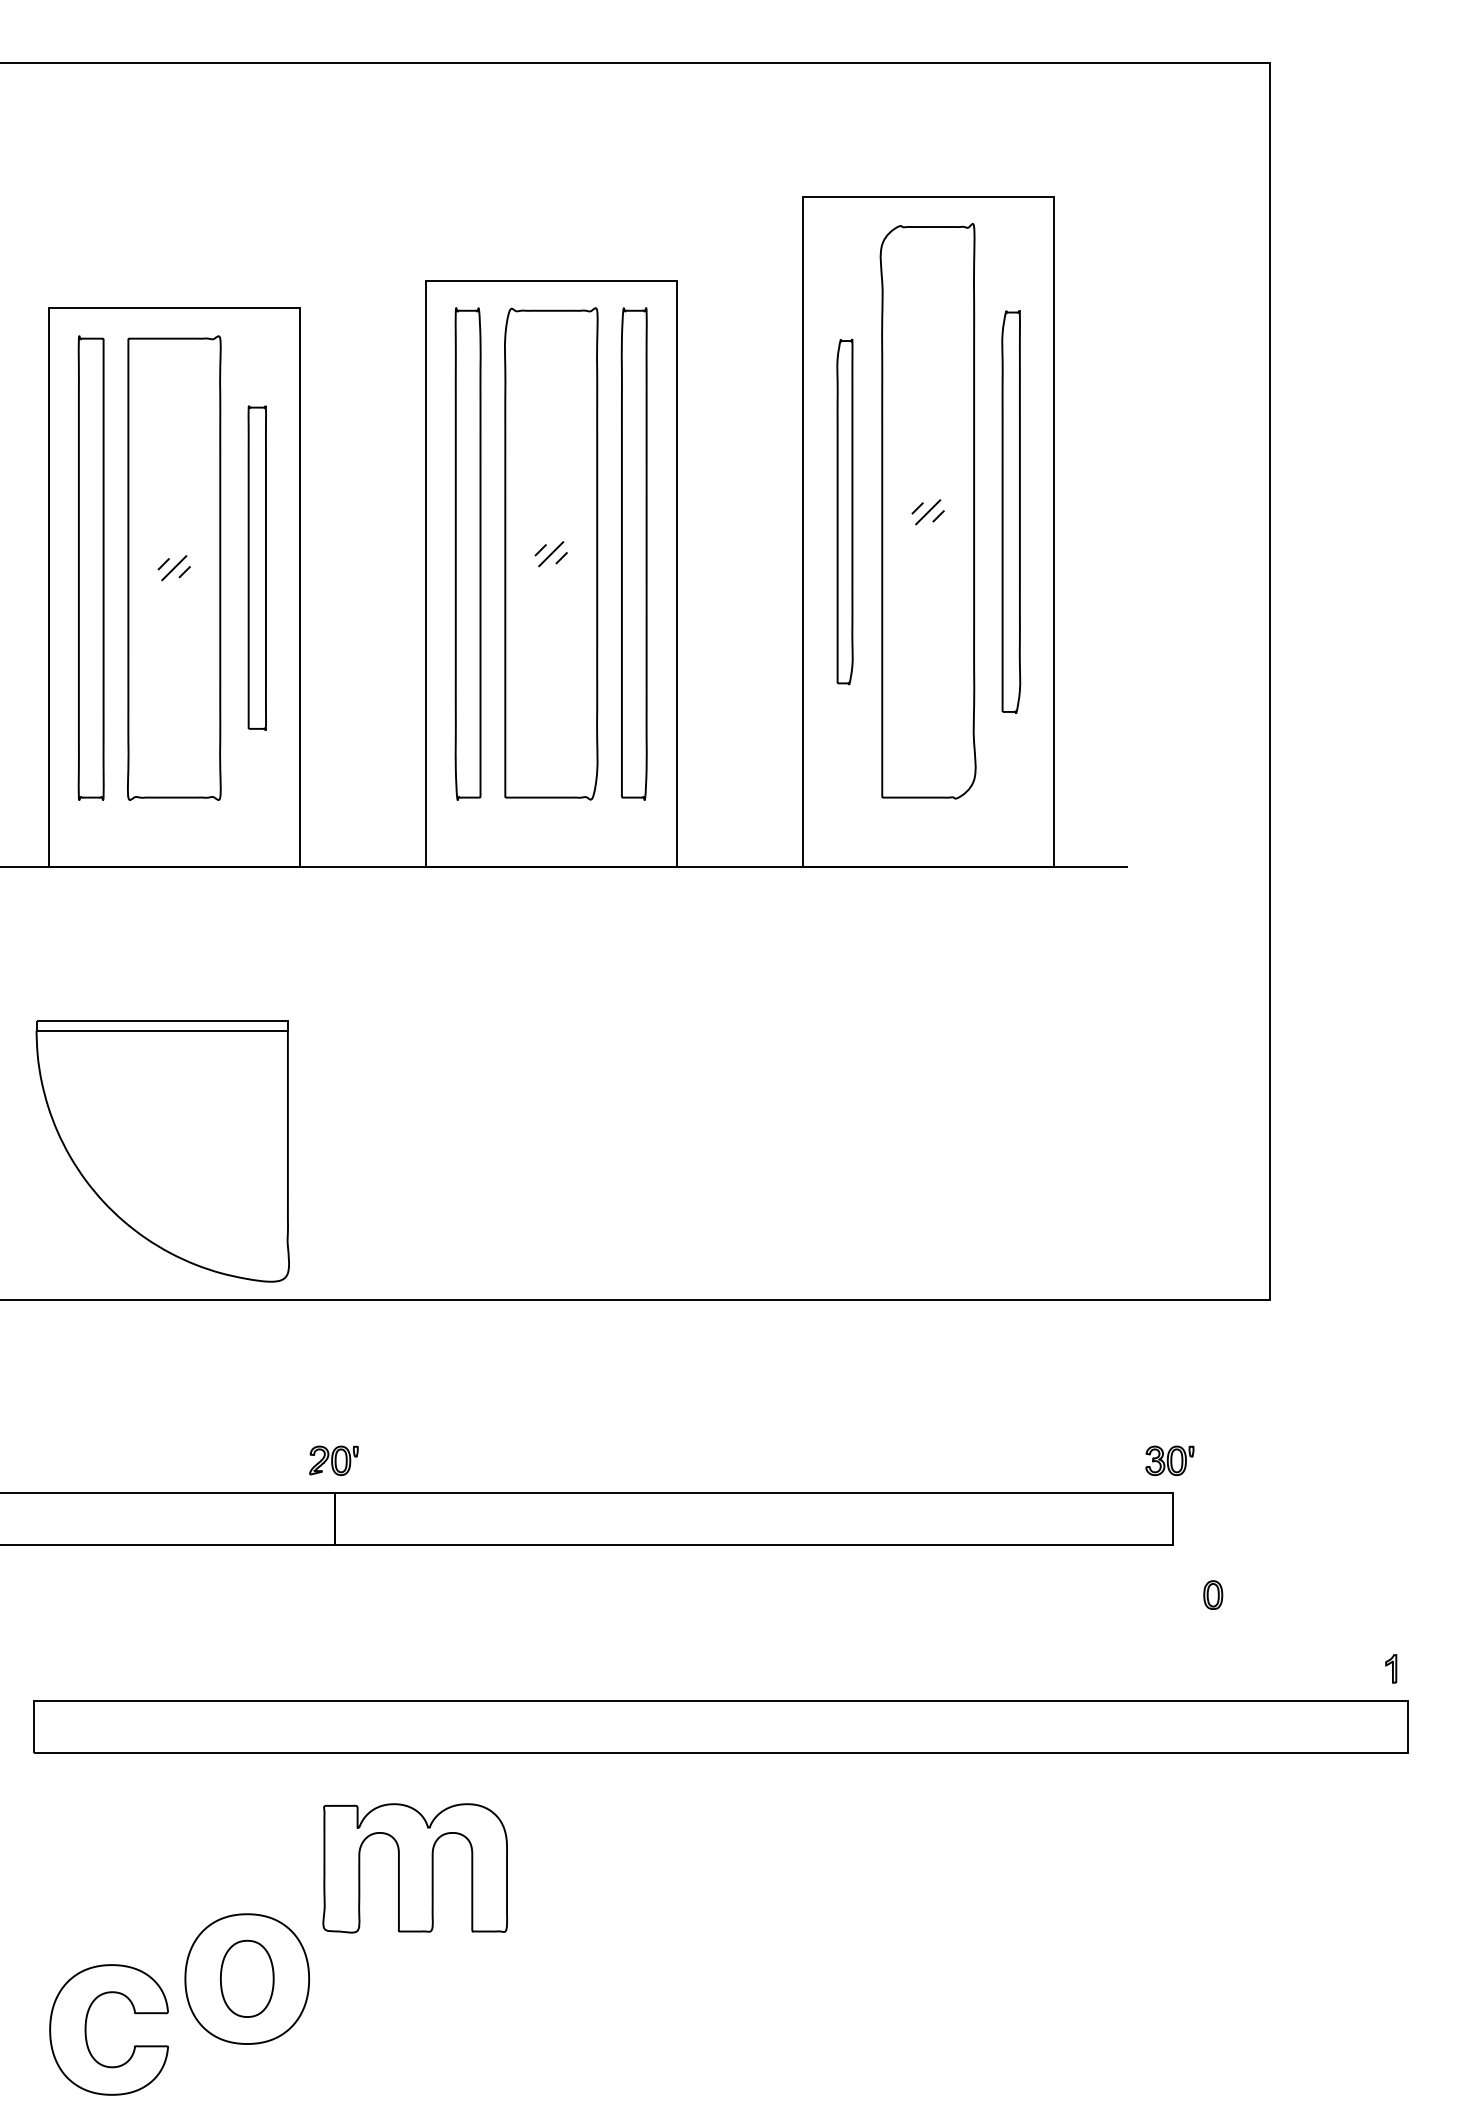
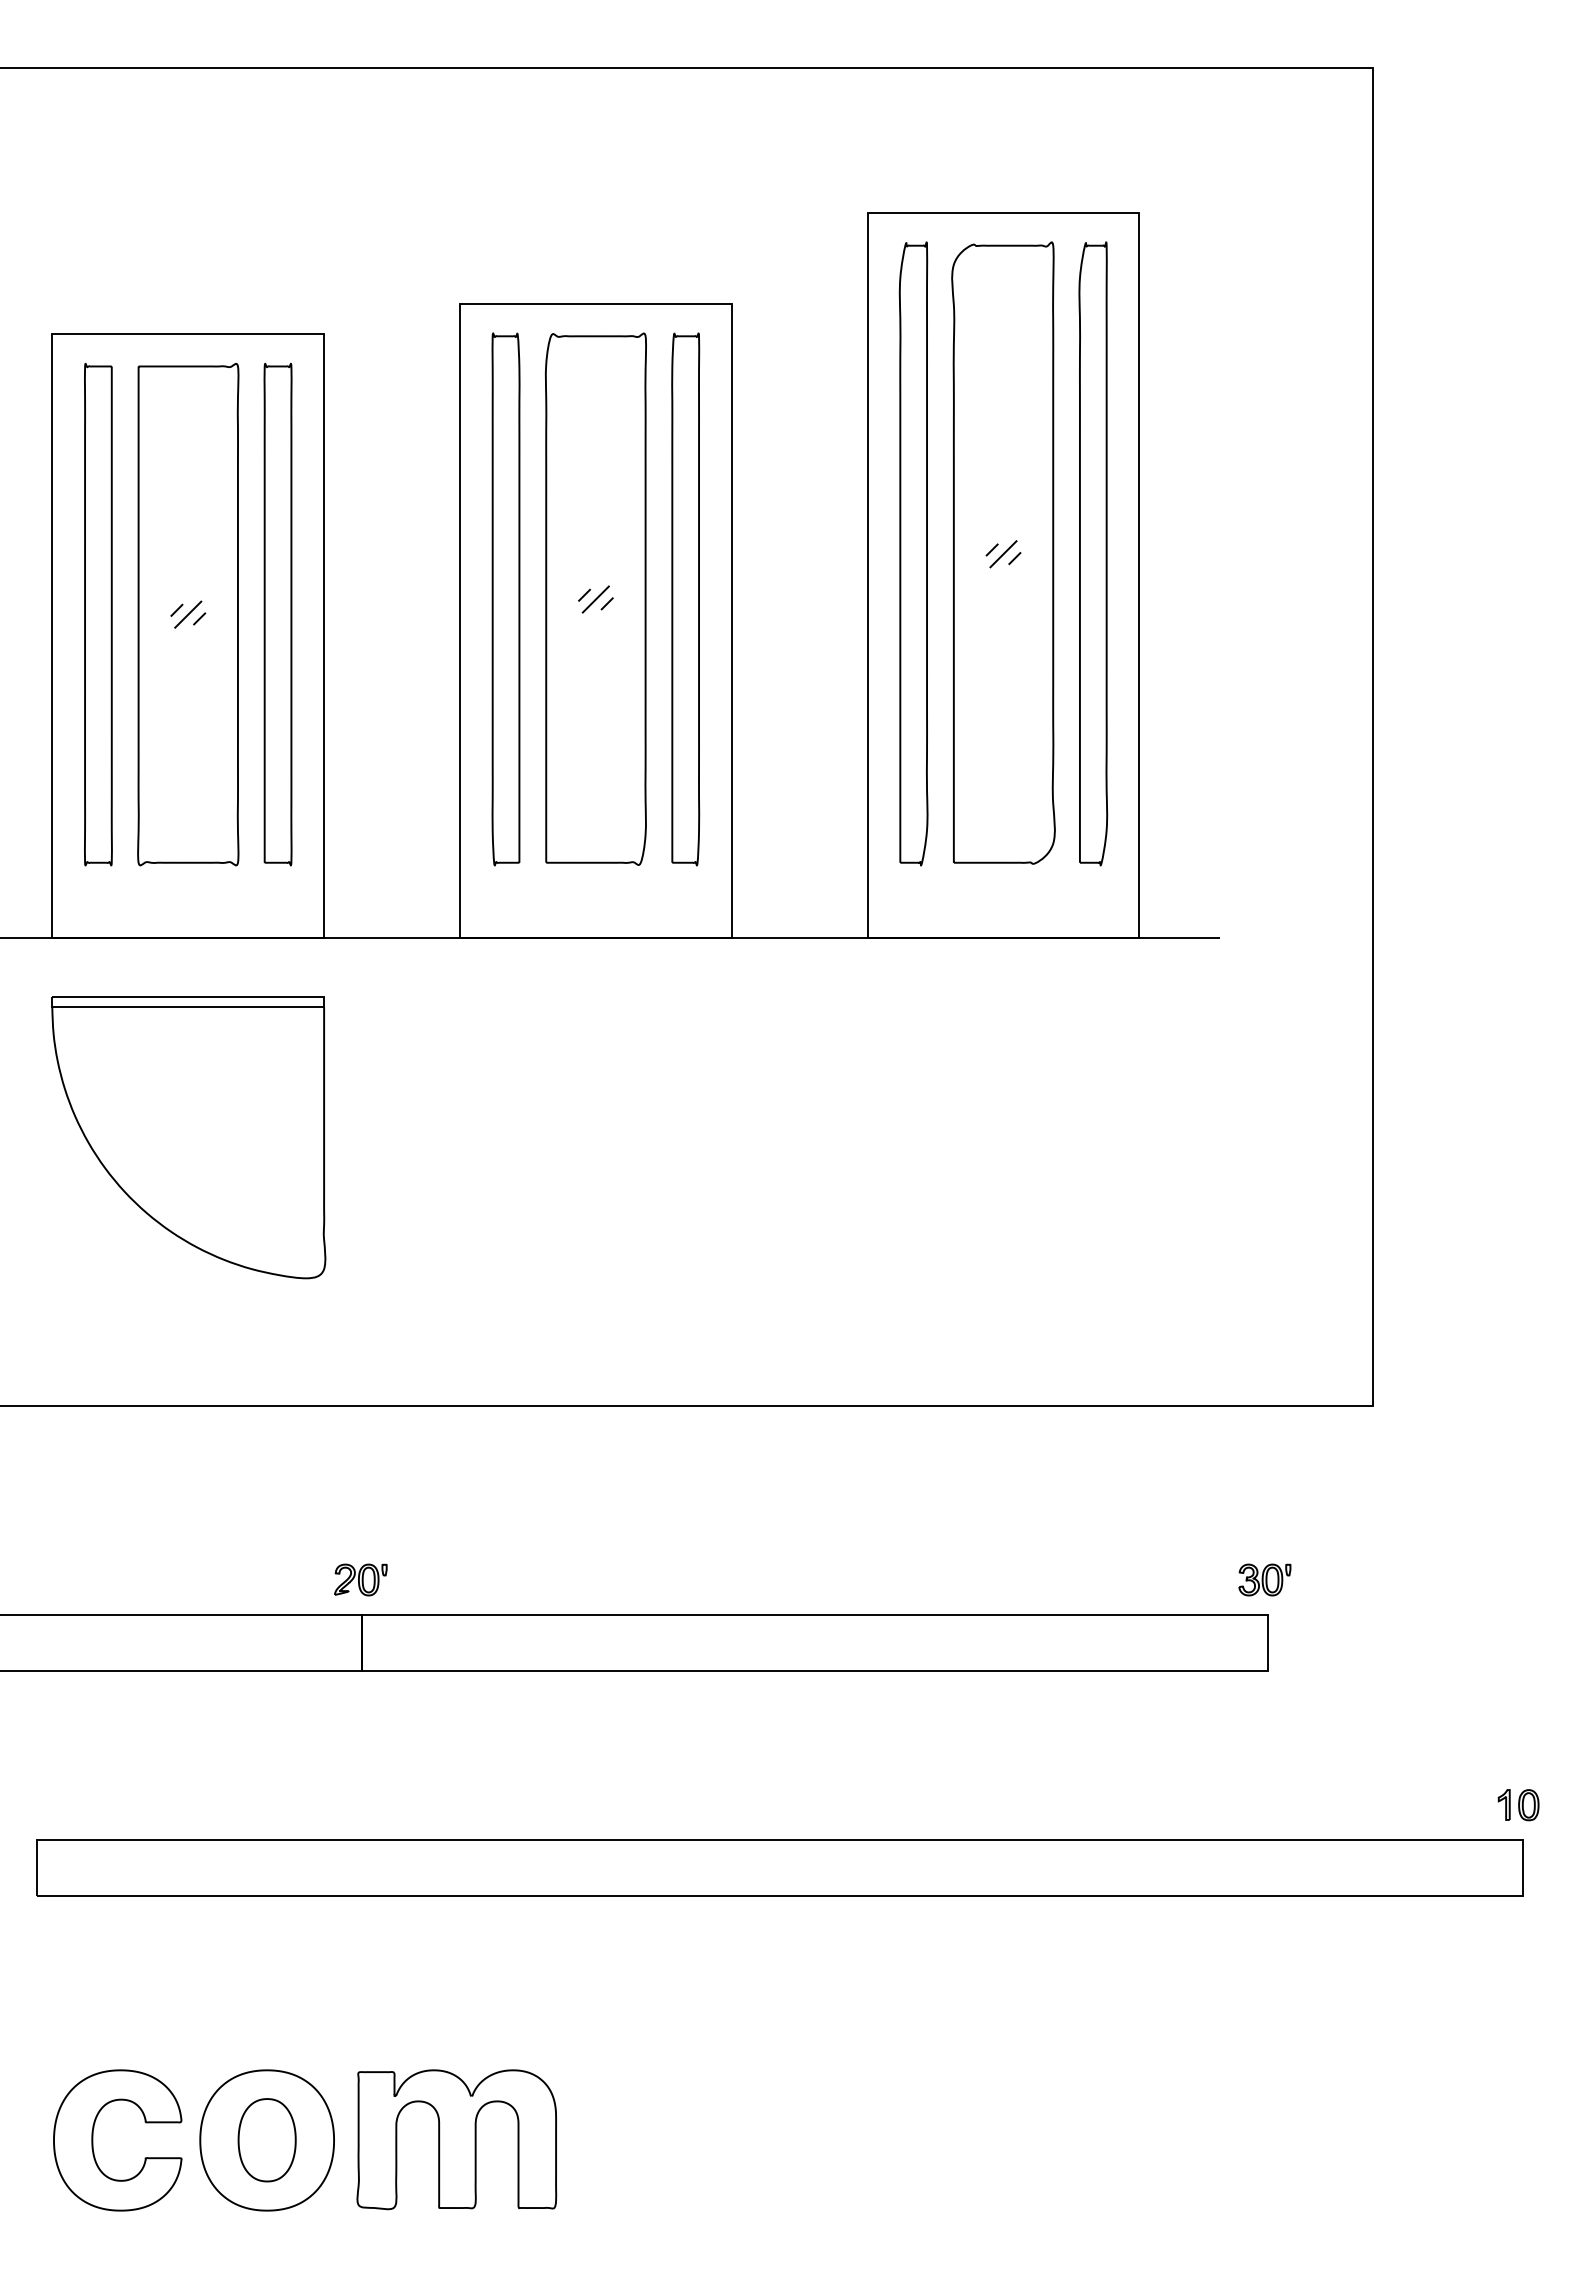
part: (844, 511) -> (913, 553), size x1.67
part: (1011, 511) -> (1093, 553), size x1.43
part: (256, 568) -> (277, 614), size x1.43
part: (162, 1151) -> (188, 1137), moved
part: (1212, 1595) -> (1528, 1805), moved
part: (414, 1868) -> (456, 2139), moved
part: (86, 2029) -> (93, 2140), moved

